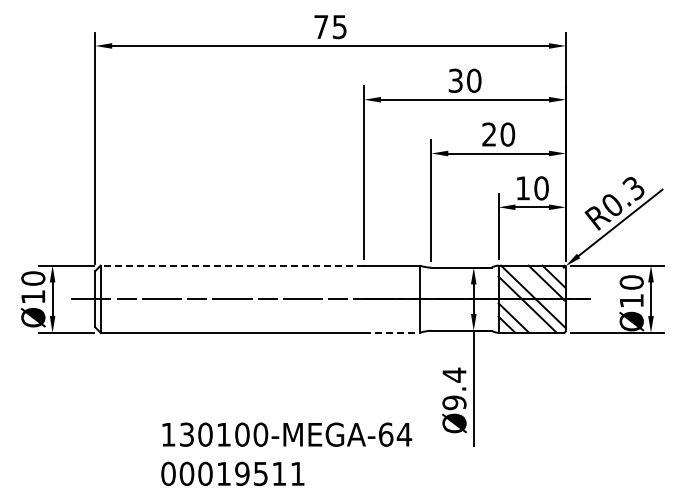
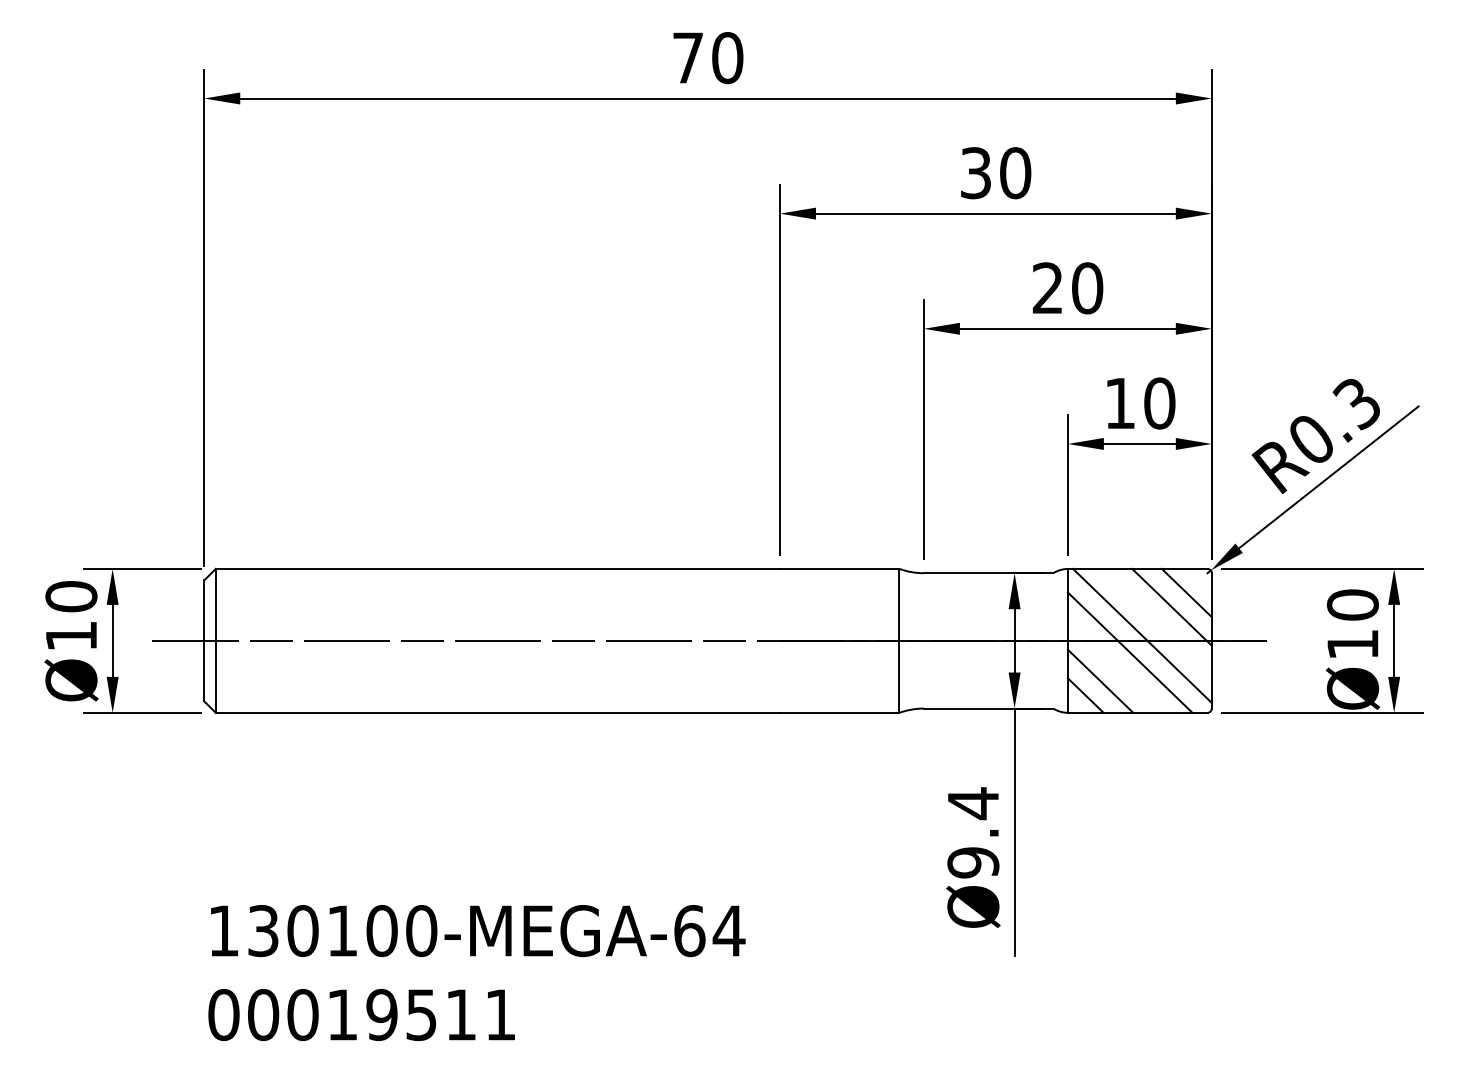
text: (339, 27) -> (727, 58), 75 -> 70
line: (232, 265) -> (497, 568), dashed -> solid
line: (392, 332) -> (840, 712), dashed -> solid
text: (286, 454) -> (476, 973), moved

